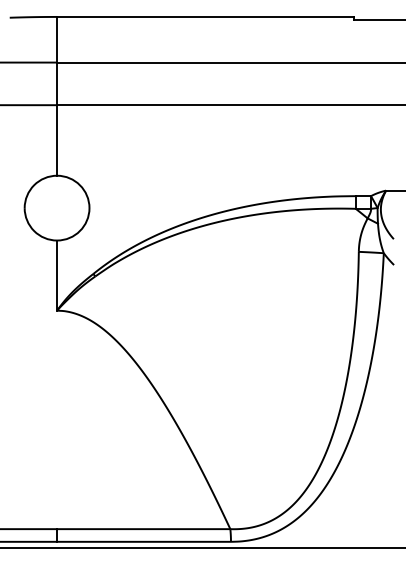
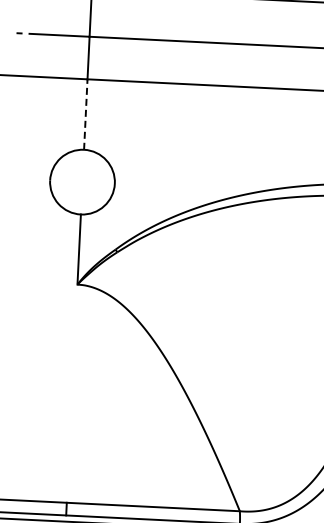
line: (57, 139) -> (86, 113), solid -> dashed

